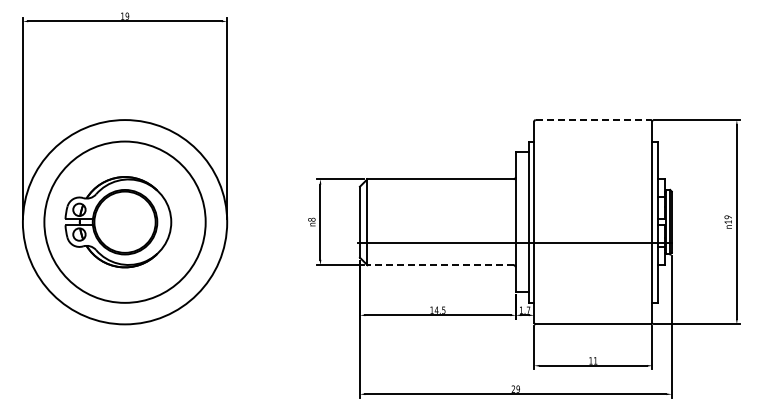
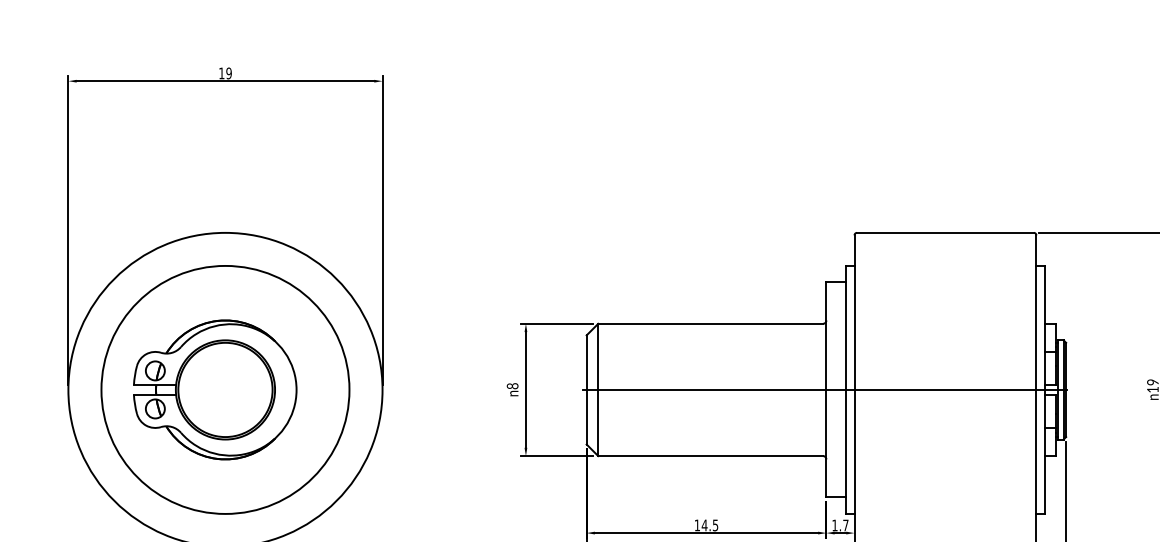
line: (593, 120) -> (945, 233), dashed -> solid
line: (514, 243) -> (824, 390), moved
line: (440, 265) -> (710, 456), dashed -> solid

